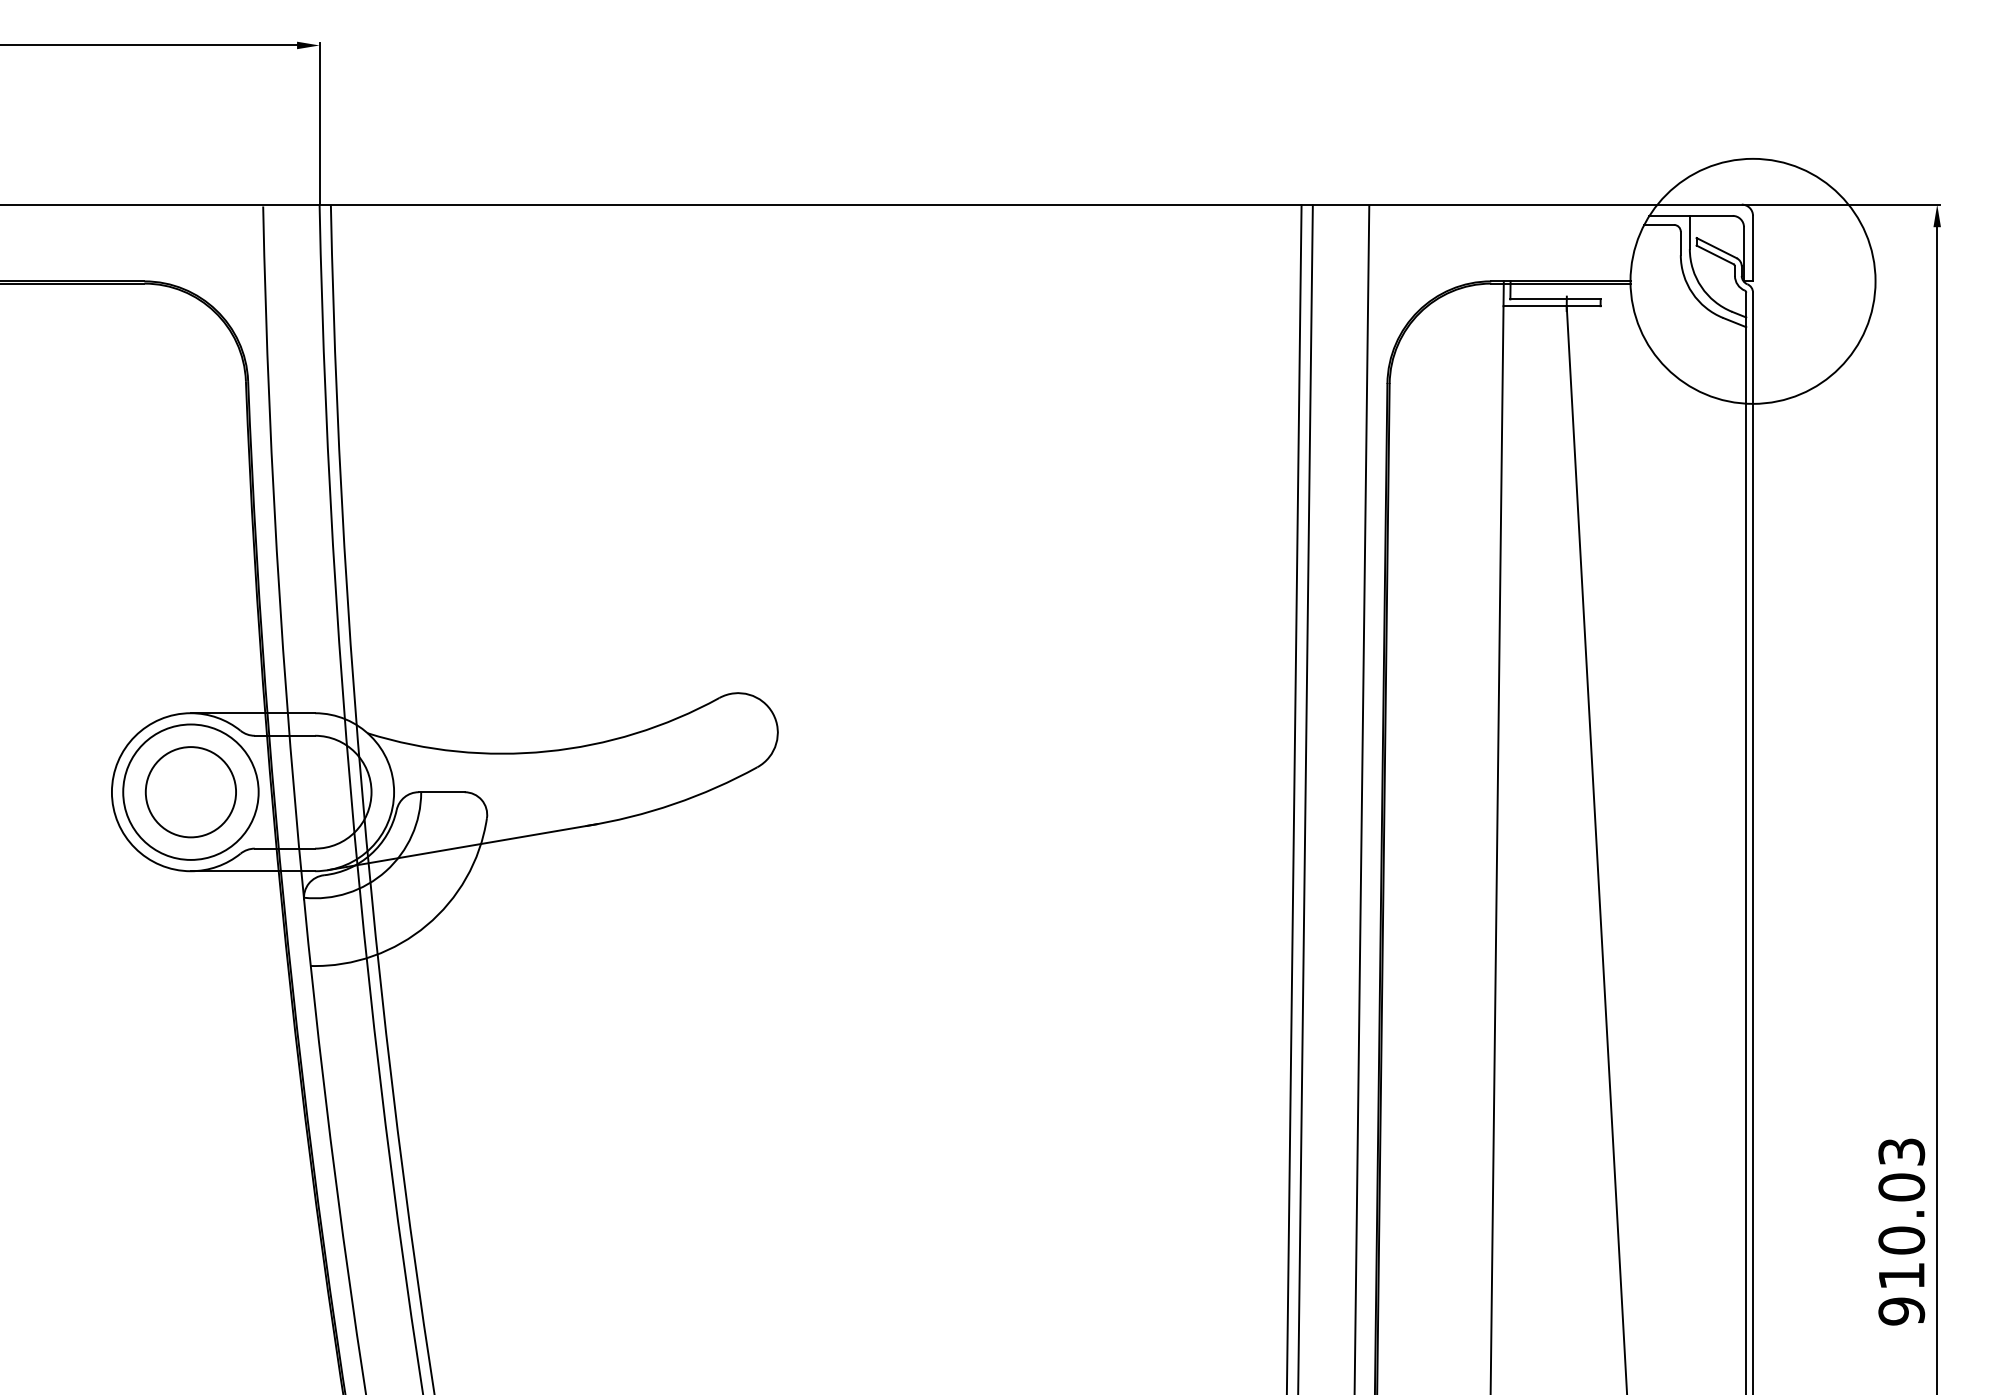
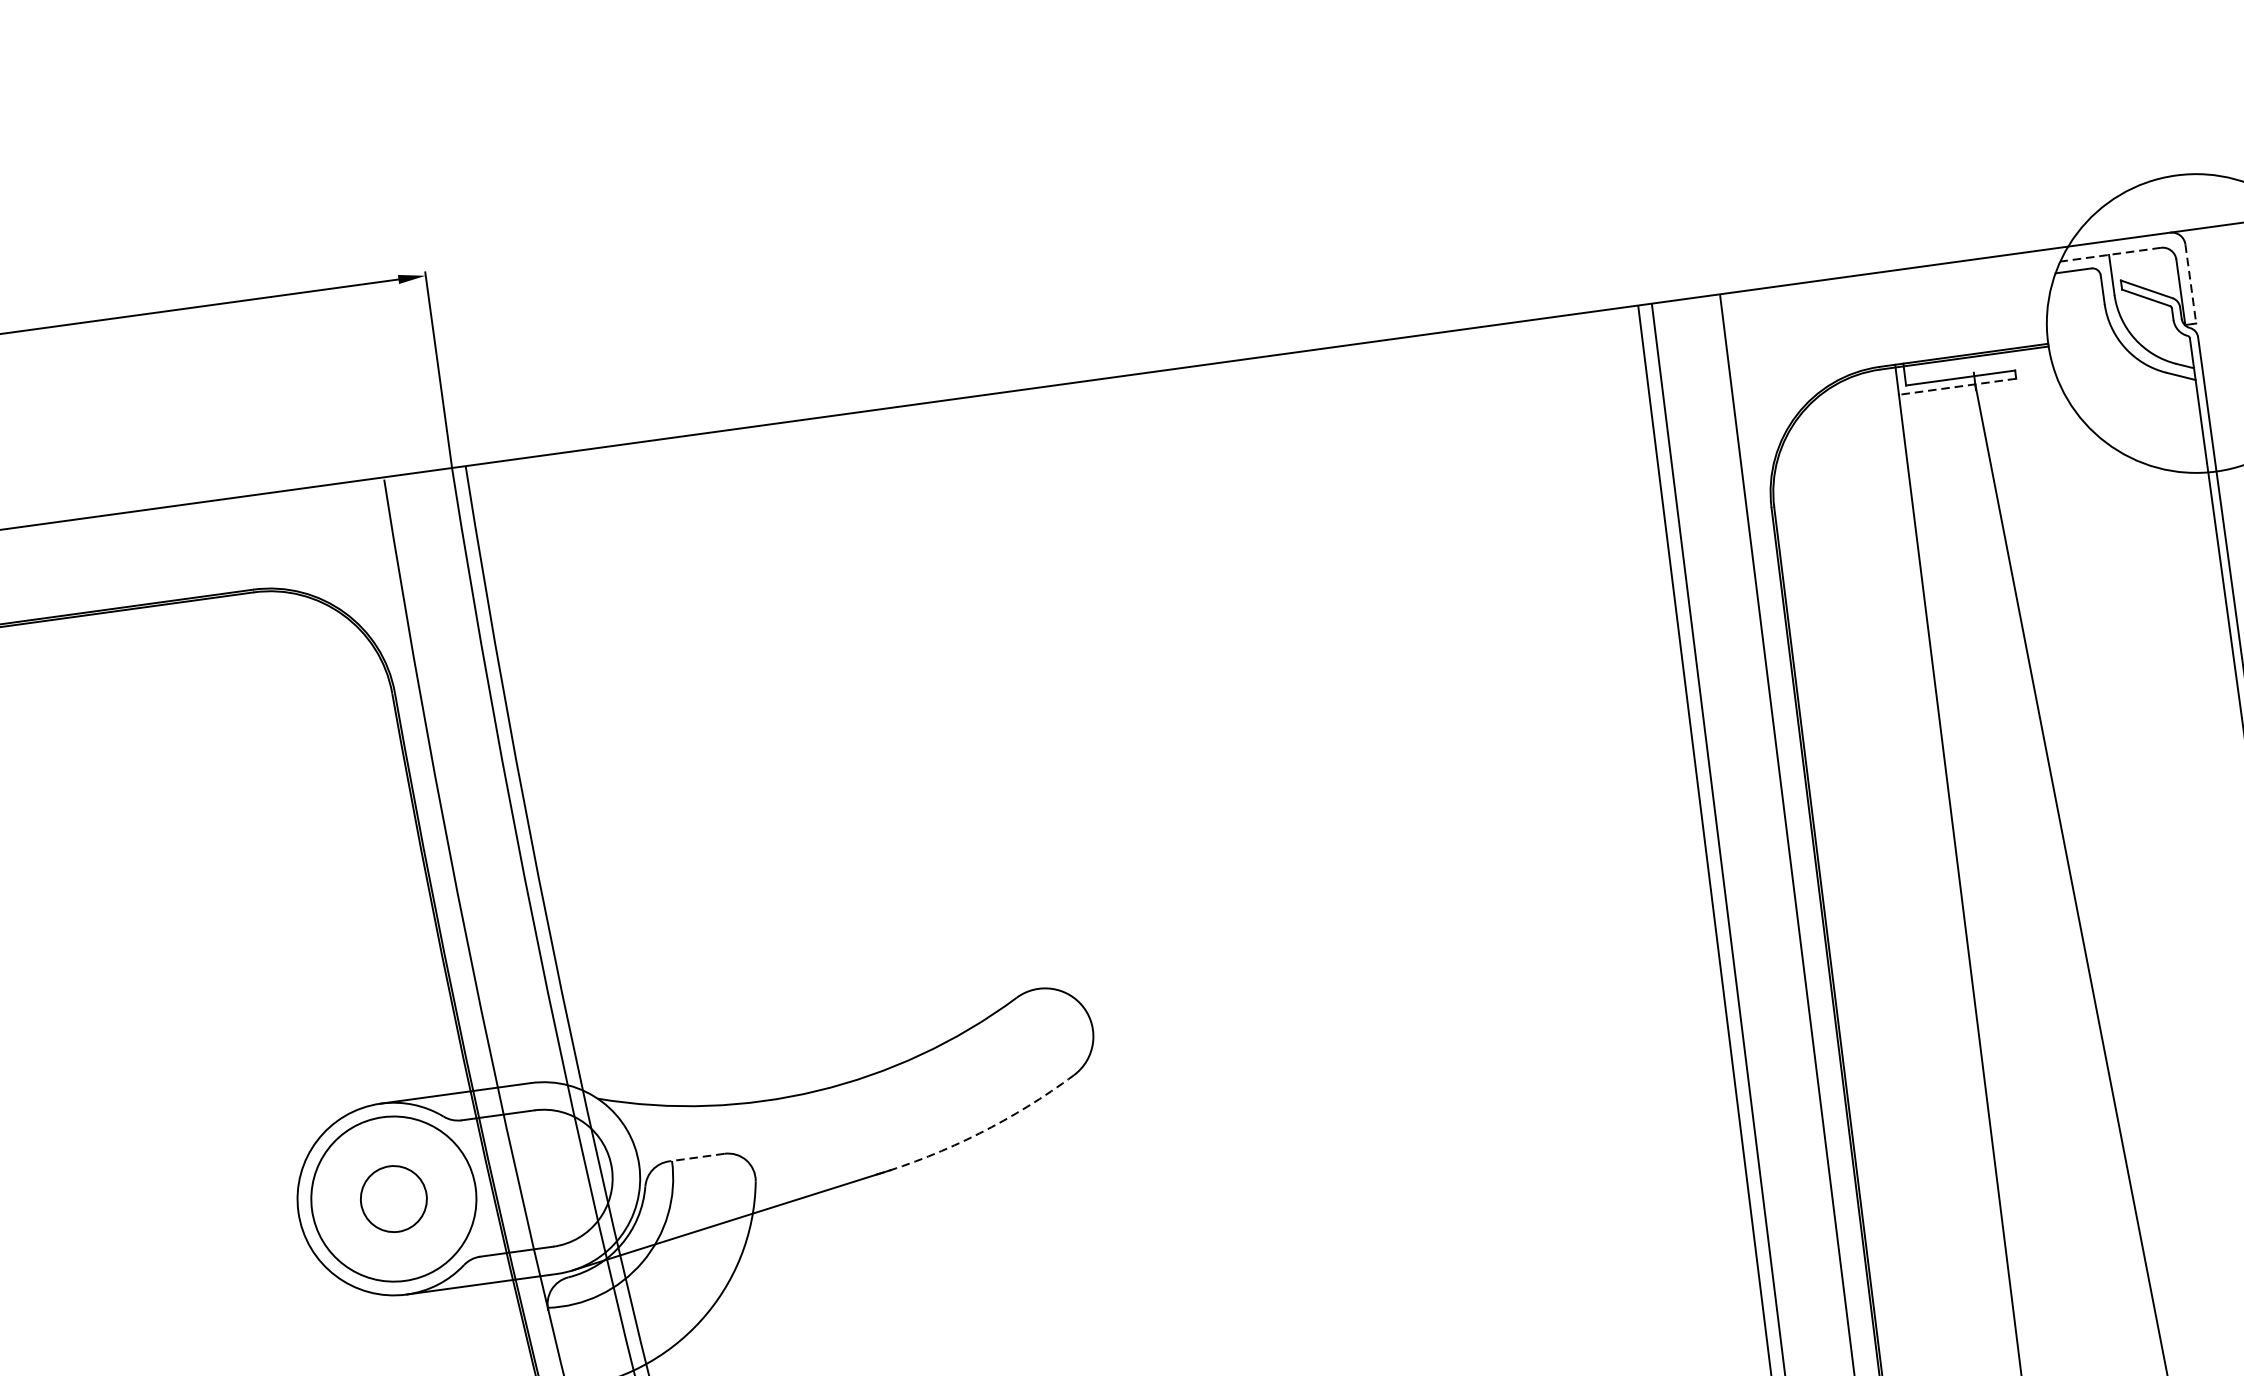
line: (1691, 215) -> (2111, 254), solid -> dashed
line: (1753, 248) -> (2191, 283), solid -> dashed
line: (1552, 306) -> (1958, 387), solid -> dashed
circle: (190, 792) -> (393, 1199), size x0.6
line: (441, 792) -> (696, 1157), solid -> dashed
arc: (674, 804) -> (980, 1133), solid -> dashed

